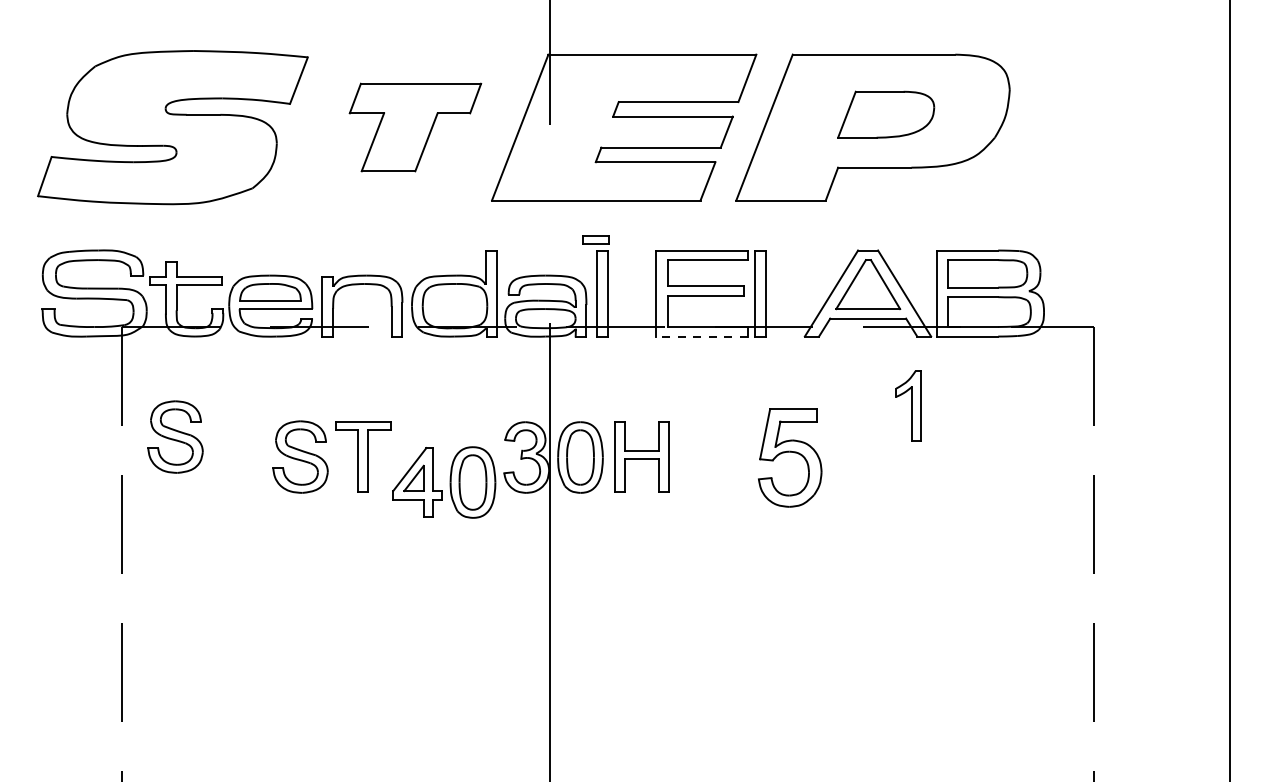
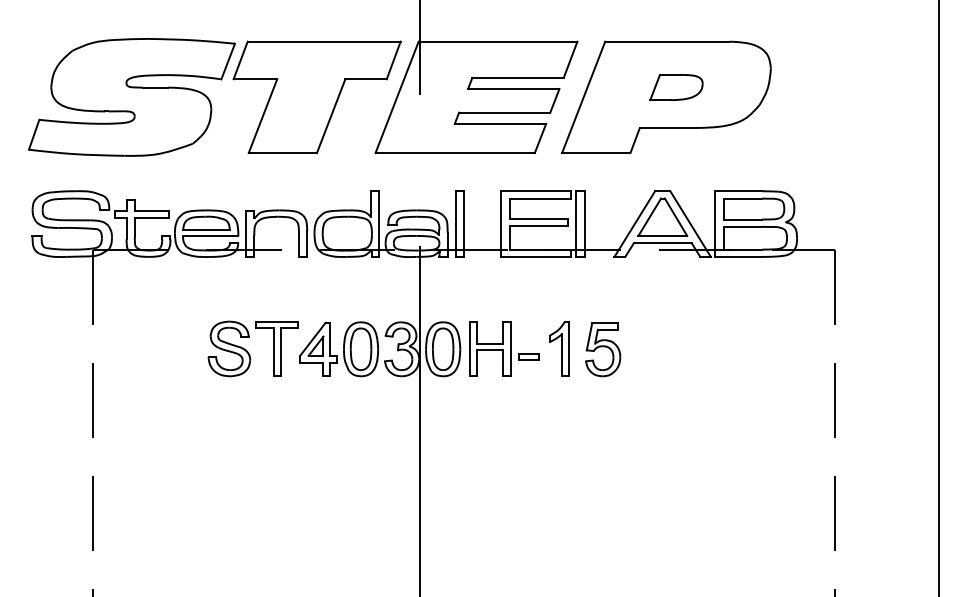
part: (885, 114) -> (676, 87), size x0.71
part: (415, 127) -> (317, 97), size x1.67
part: (595, 239) -> (528, 356), moved
line: (701, 336) -> (535, 256), dashed -> solid
part: (908, 405) -> (559, 348), moved
part: (175, 436) -> (133, 333), removed
part: (789, 457) -> (602, 349), size x0.71
part: (444, 482) -> (339, 349), moved

